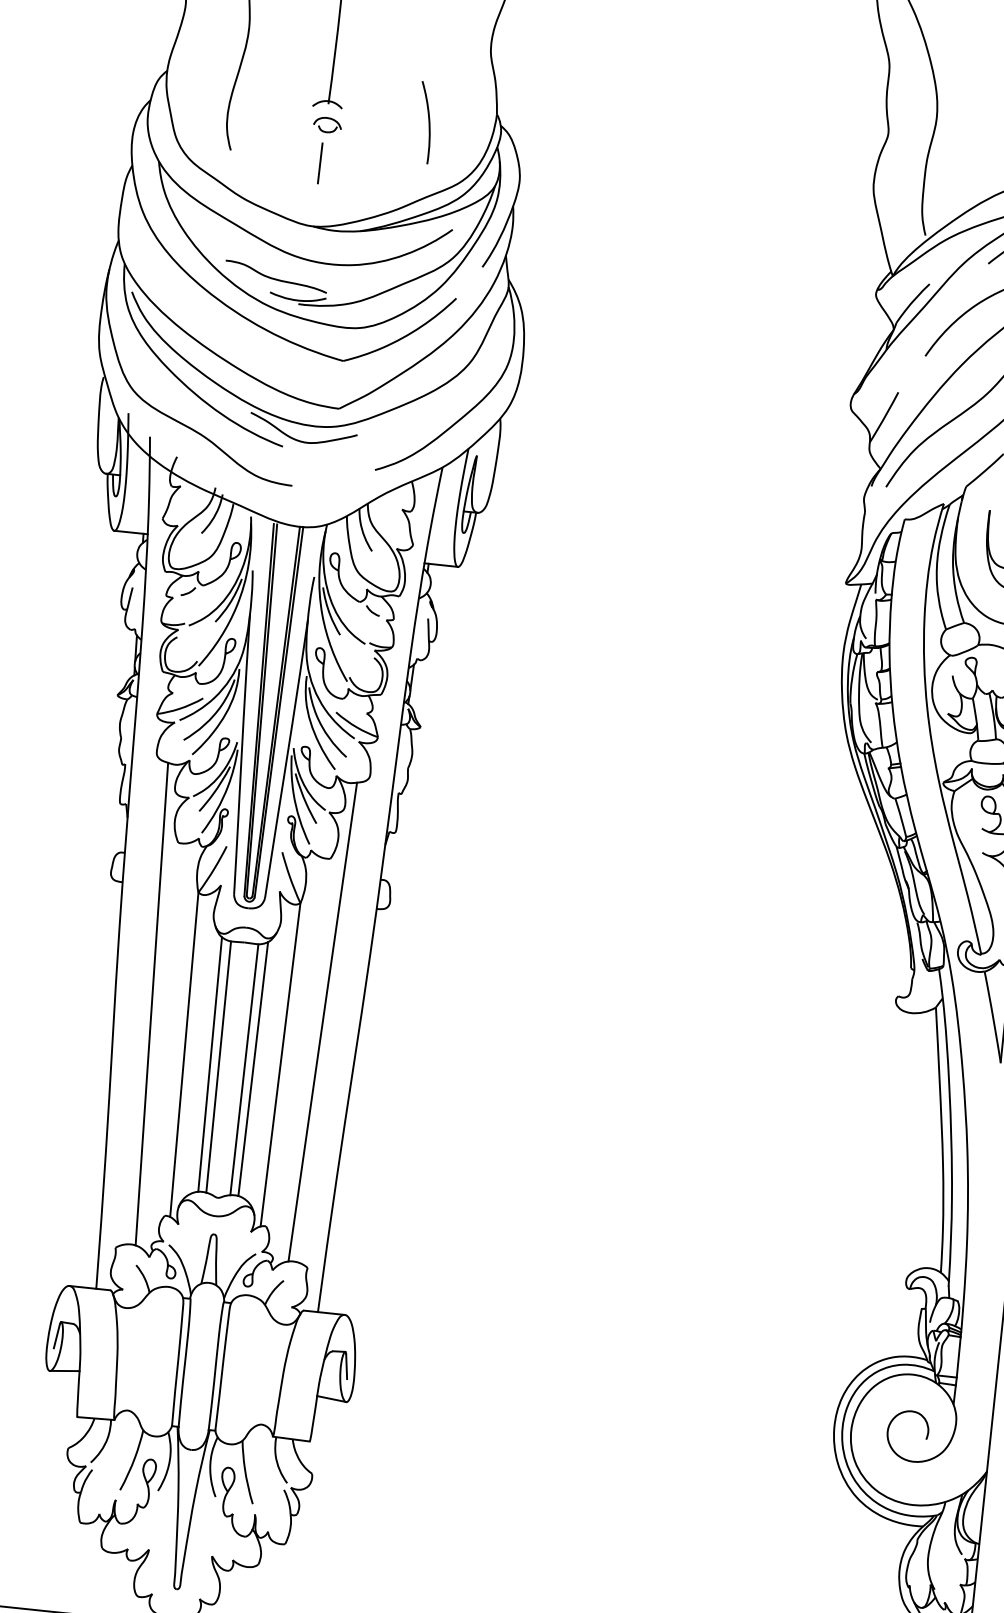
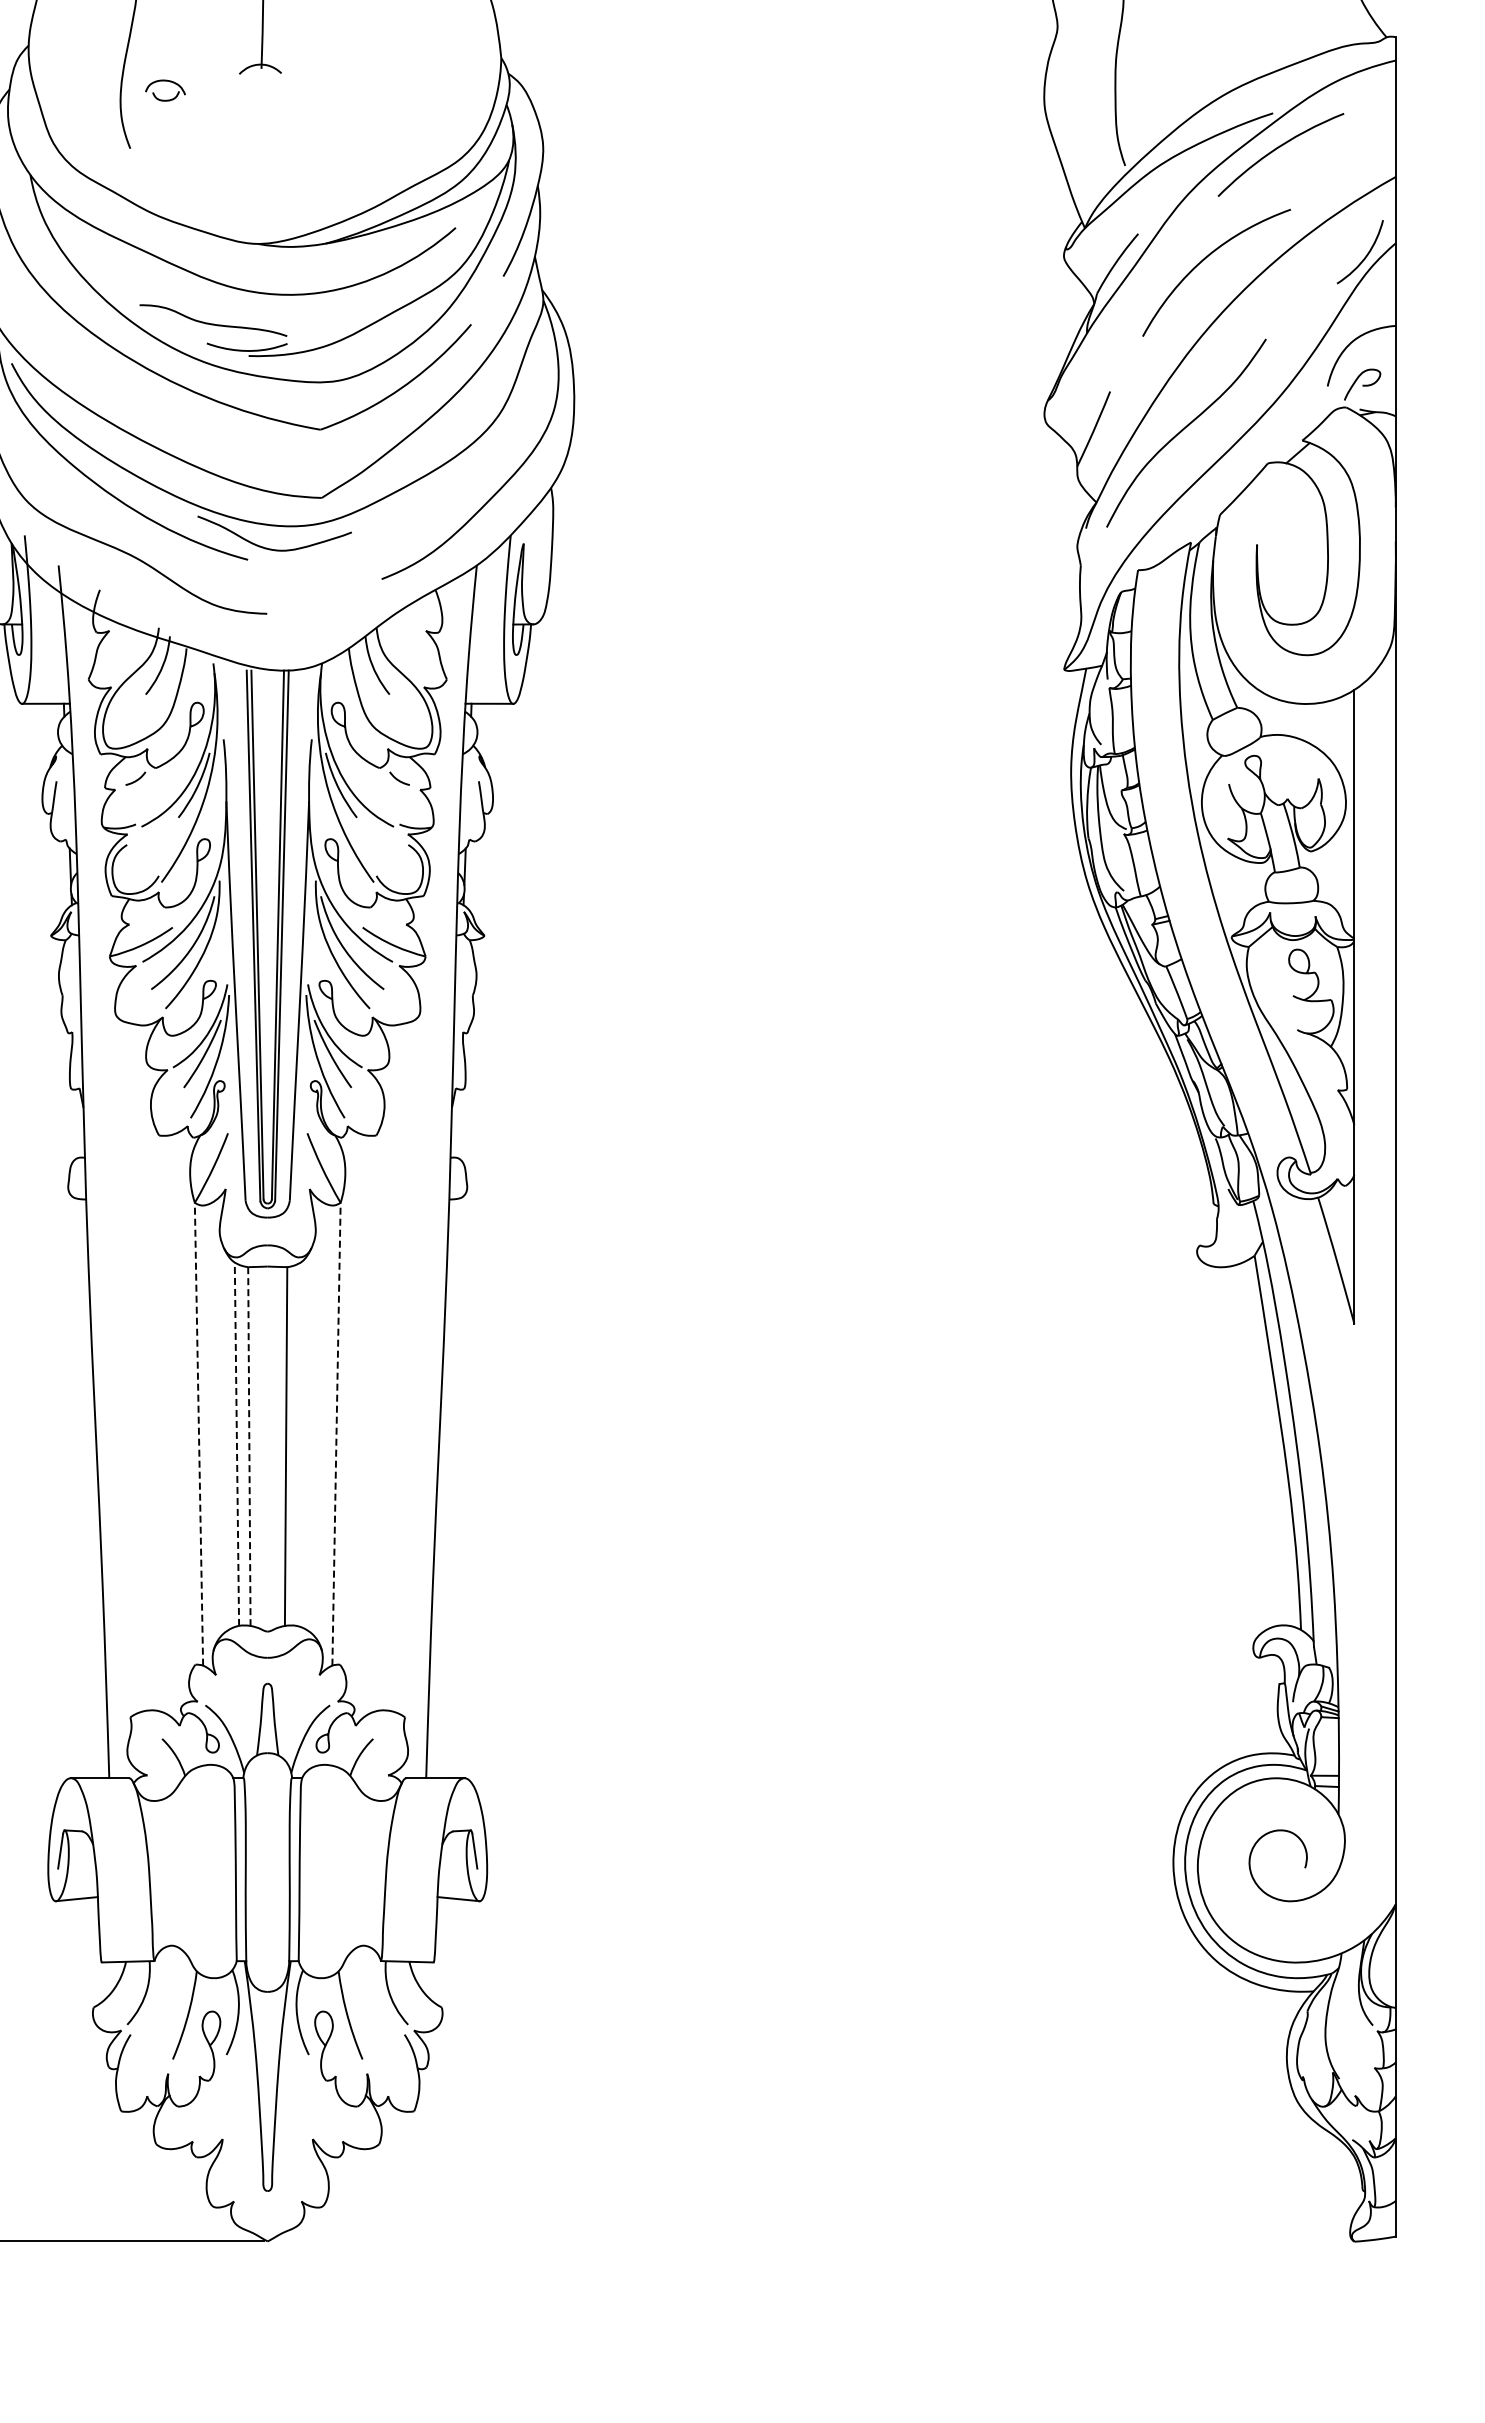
part: (331, 119) -> (169, 82), moved
curve: (428, 120) -> (405, 77), removed
line: (320, 163) -> (258, 153), removed
line: (151, 1004) -> (145, 1367), removed
line: (322, 1022) -> (389, 1367), removed
line: (184, 1054) -> (198, 1433), solid -> dashed
line: (209, 1064) -> (236, 1444), solid -> dashed
line: (280, 1064) -> (336, 1433), solid -> dashed
line: (218, 1067) -> (249, 1447), solid -> dashed
line: (253, 1068) -> (298, 1443), removed

